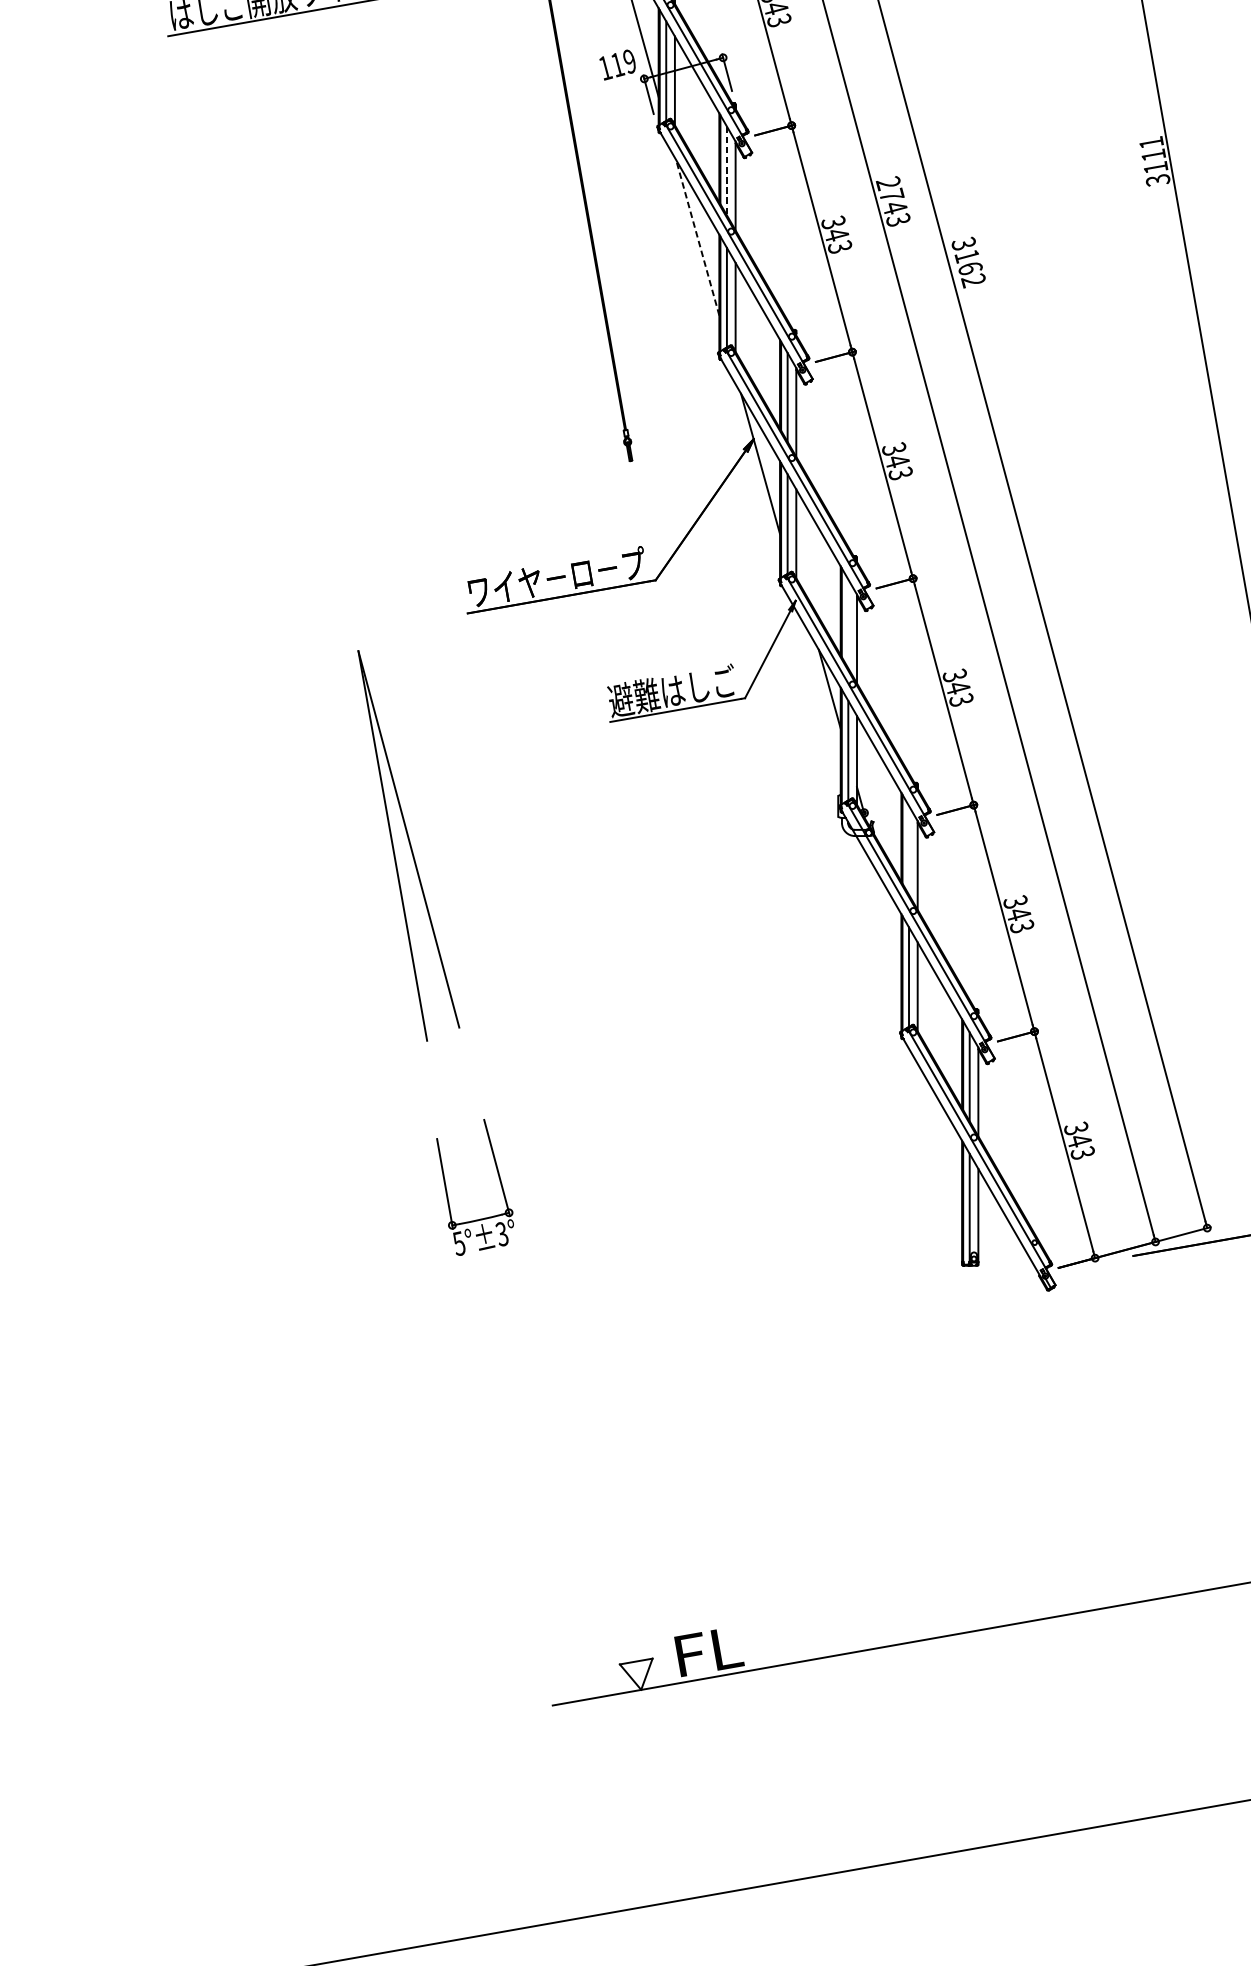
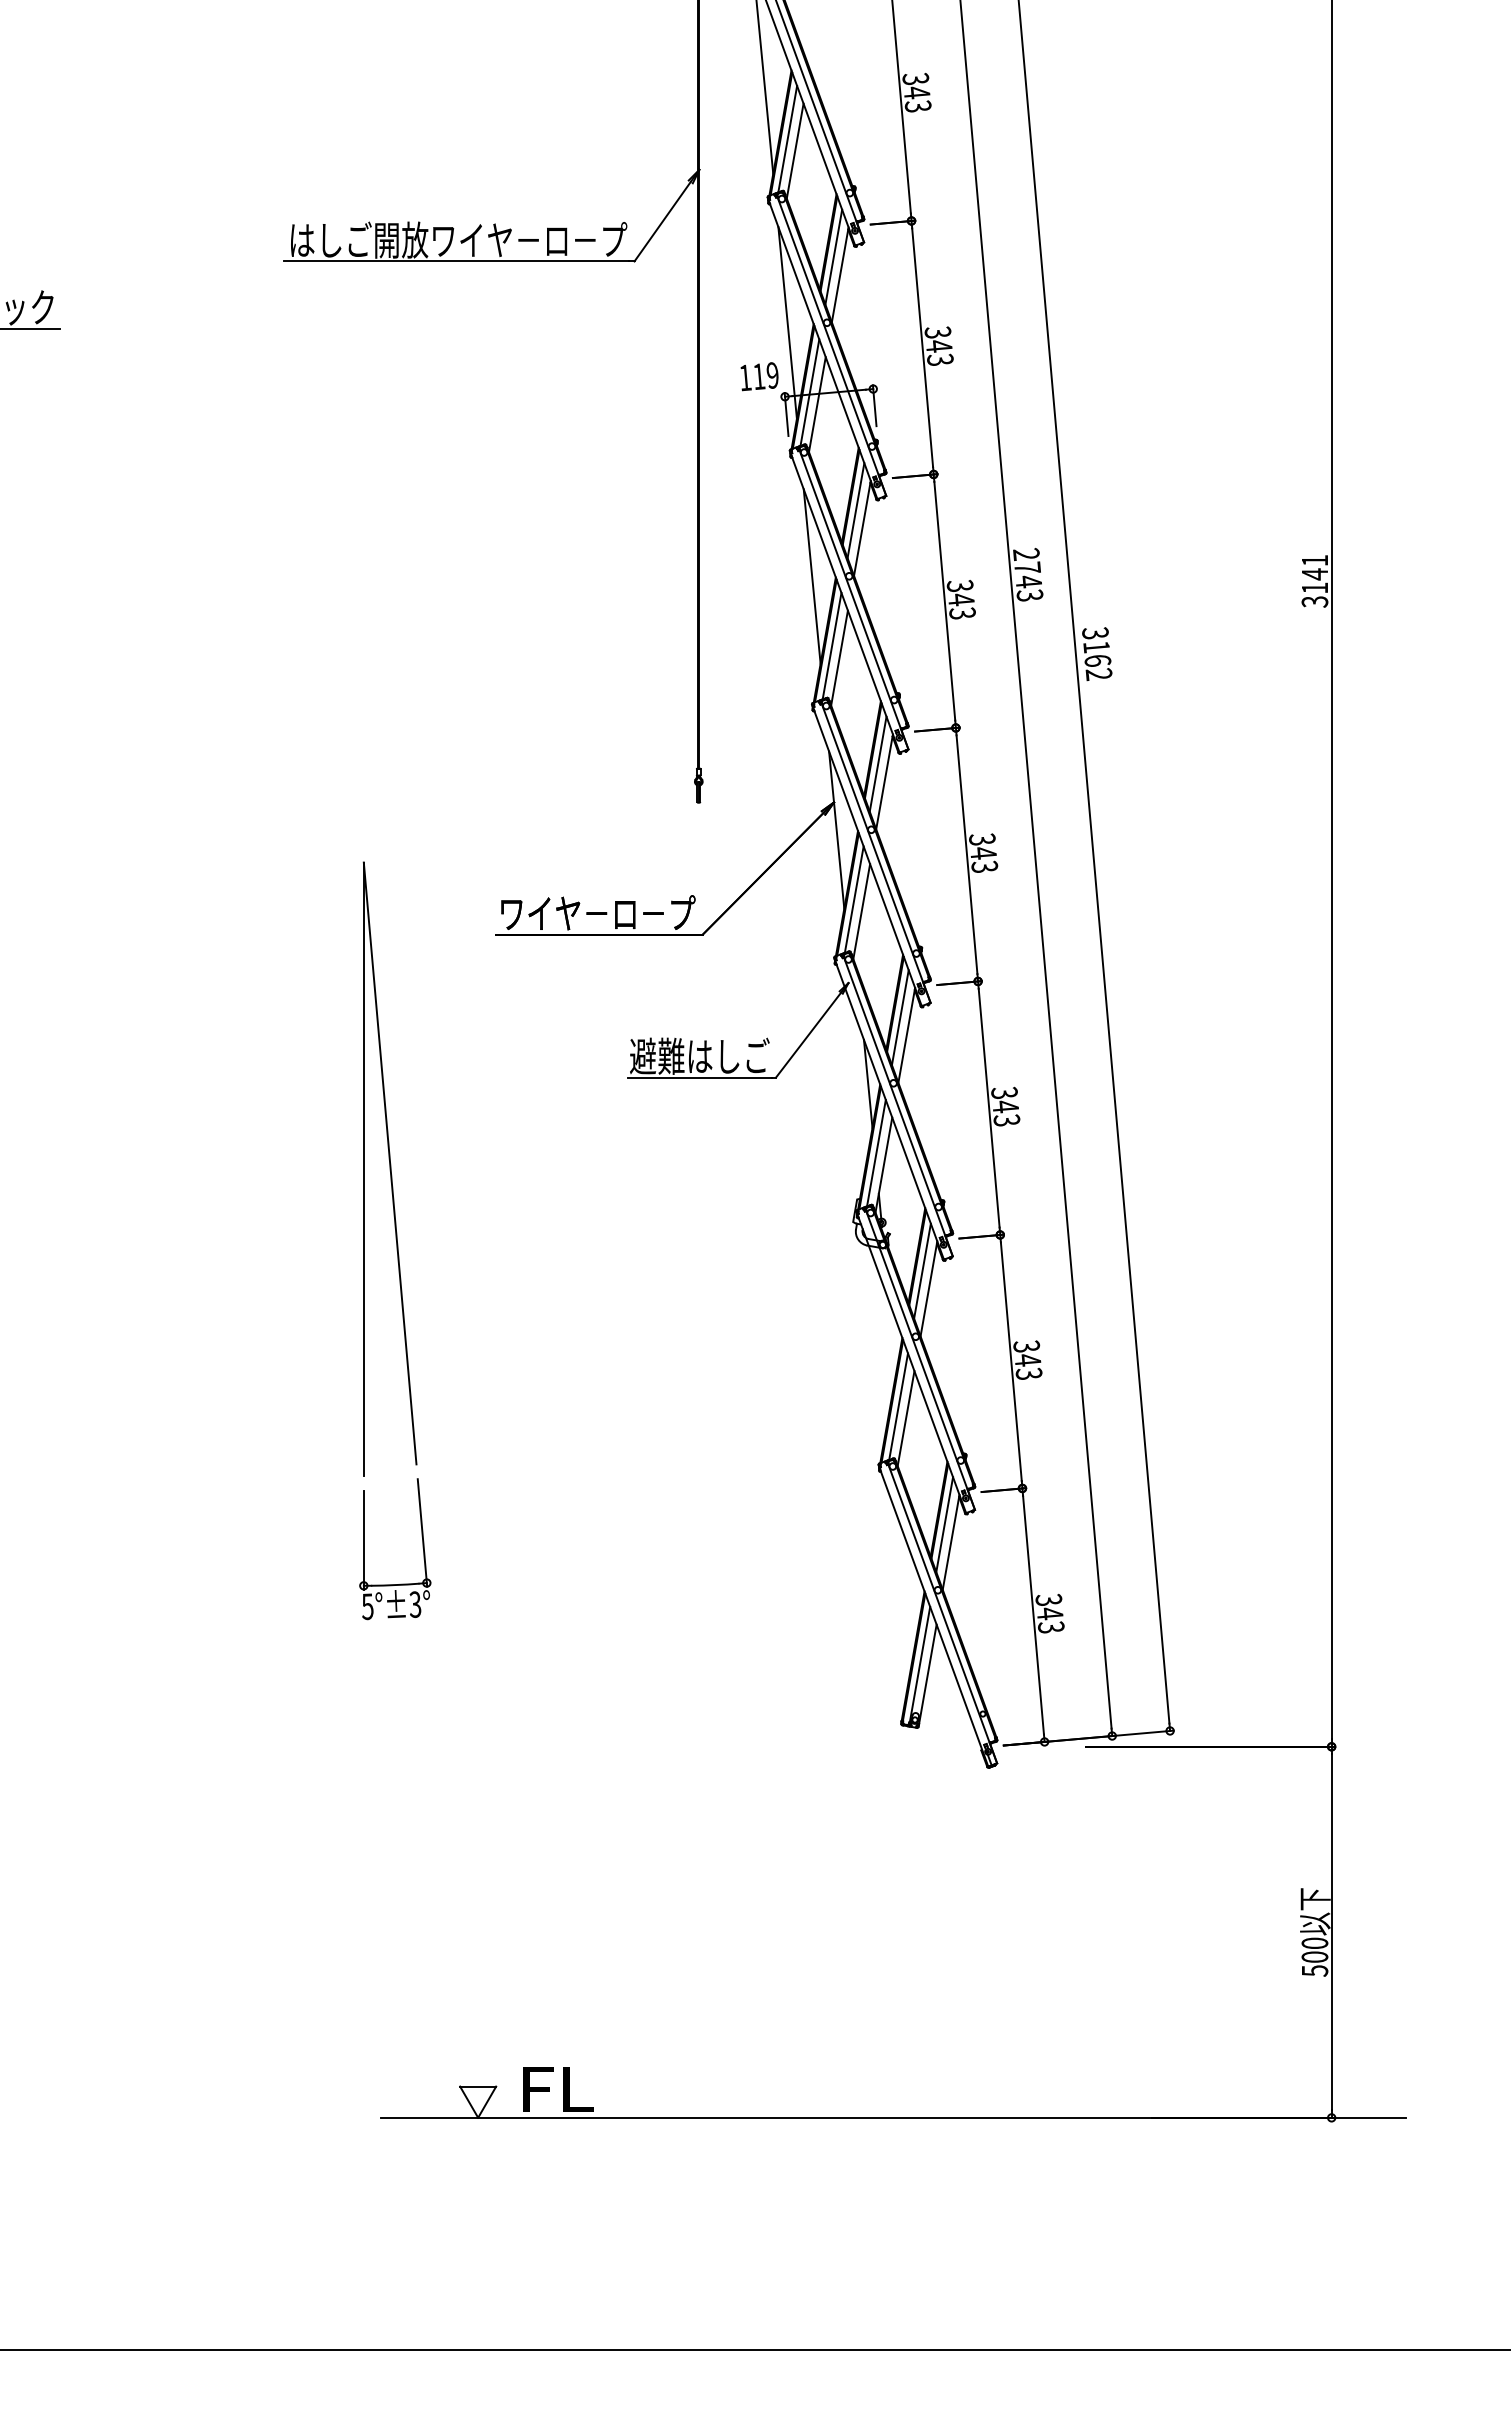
text: (1153, 155) -> (1314, 574), 3111 -> 3141
line: (726, 171) -> (855, 511), dashed -> solid
line: (698, 237) -> (812, 576), dashed -> solid
line: (847, 623) -> (899, 1017), added
part: (408, 842) -> (389, 1168), size x1.43
line: (908, 849) -> (922, 1270), added

